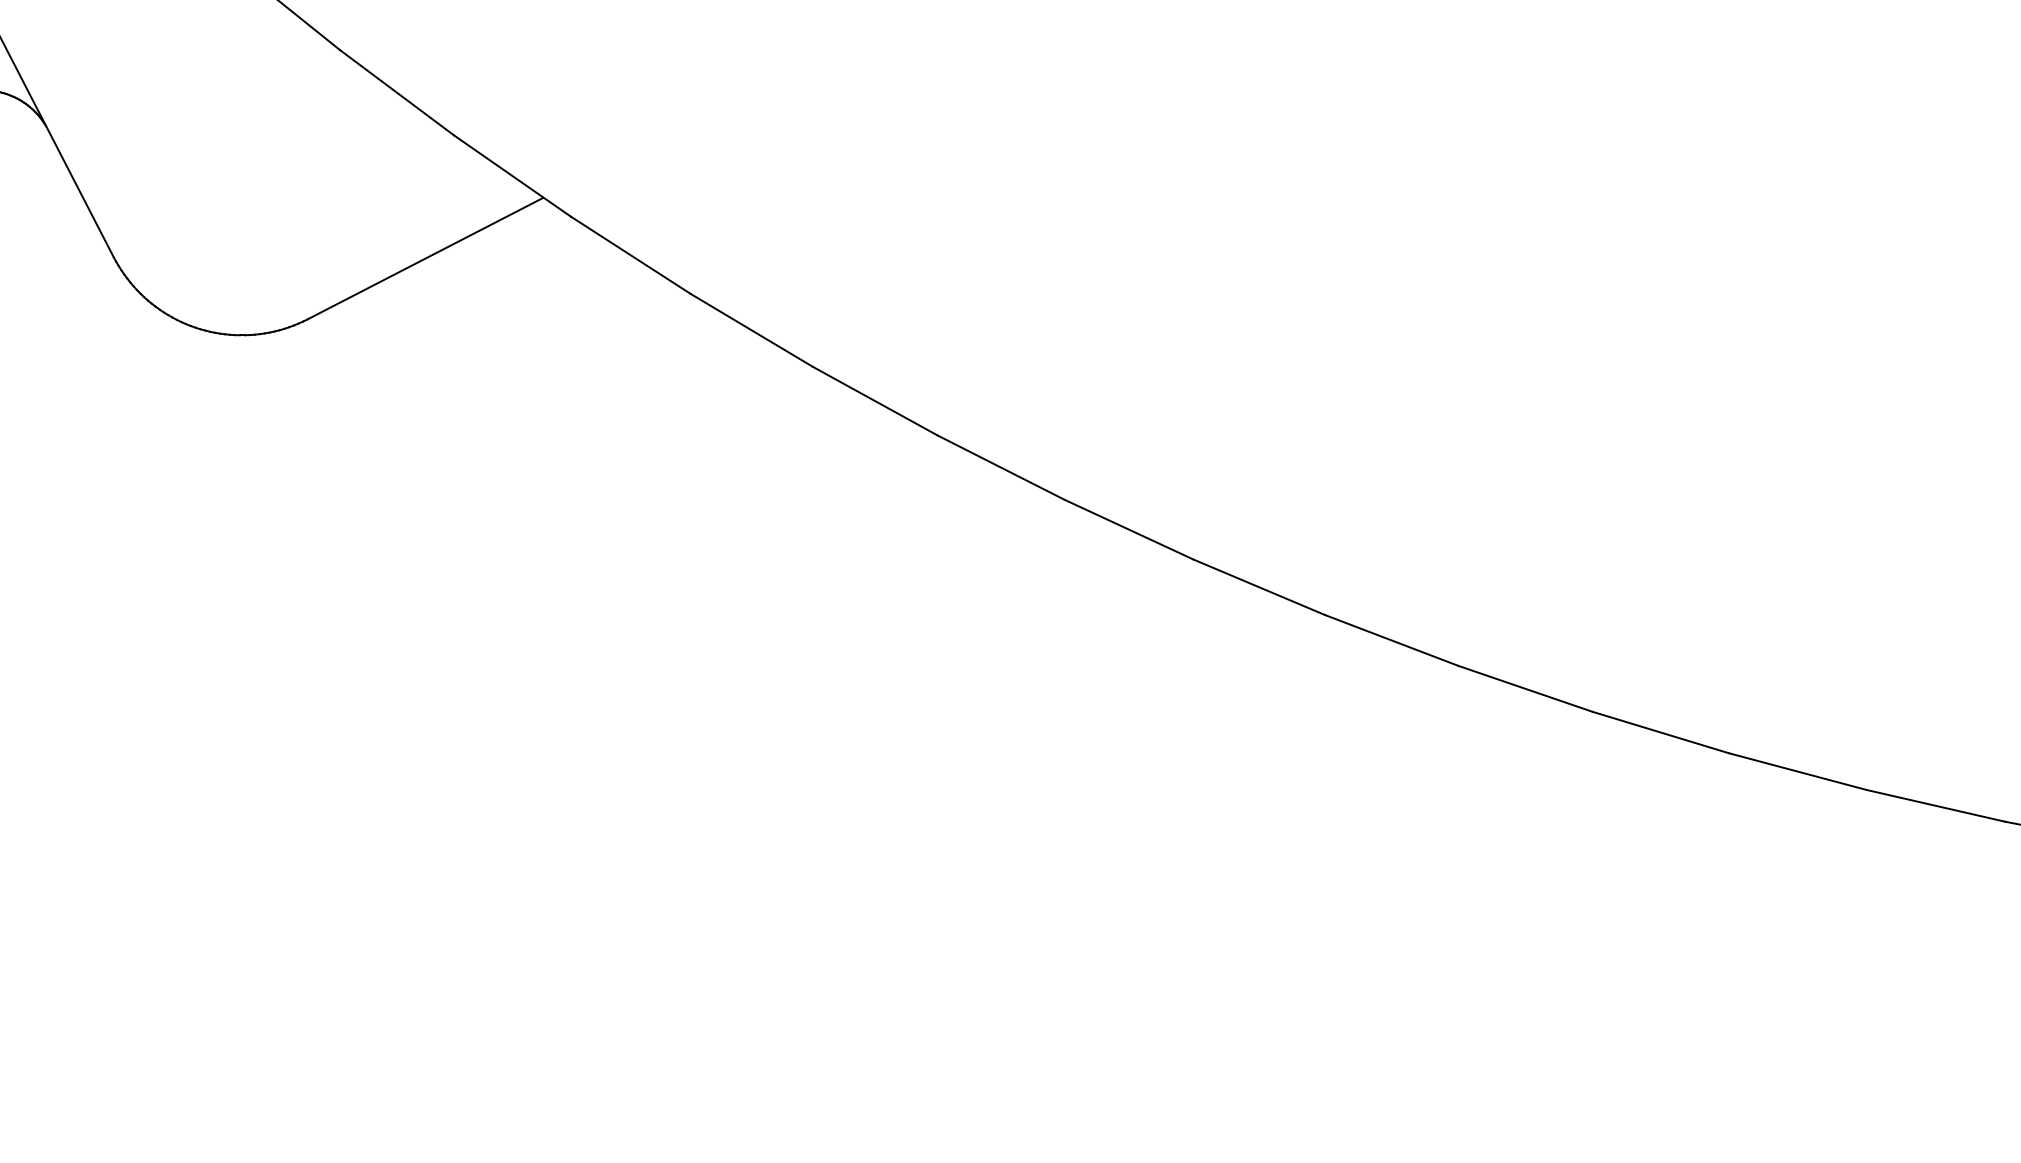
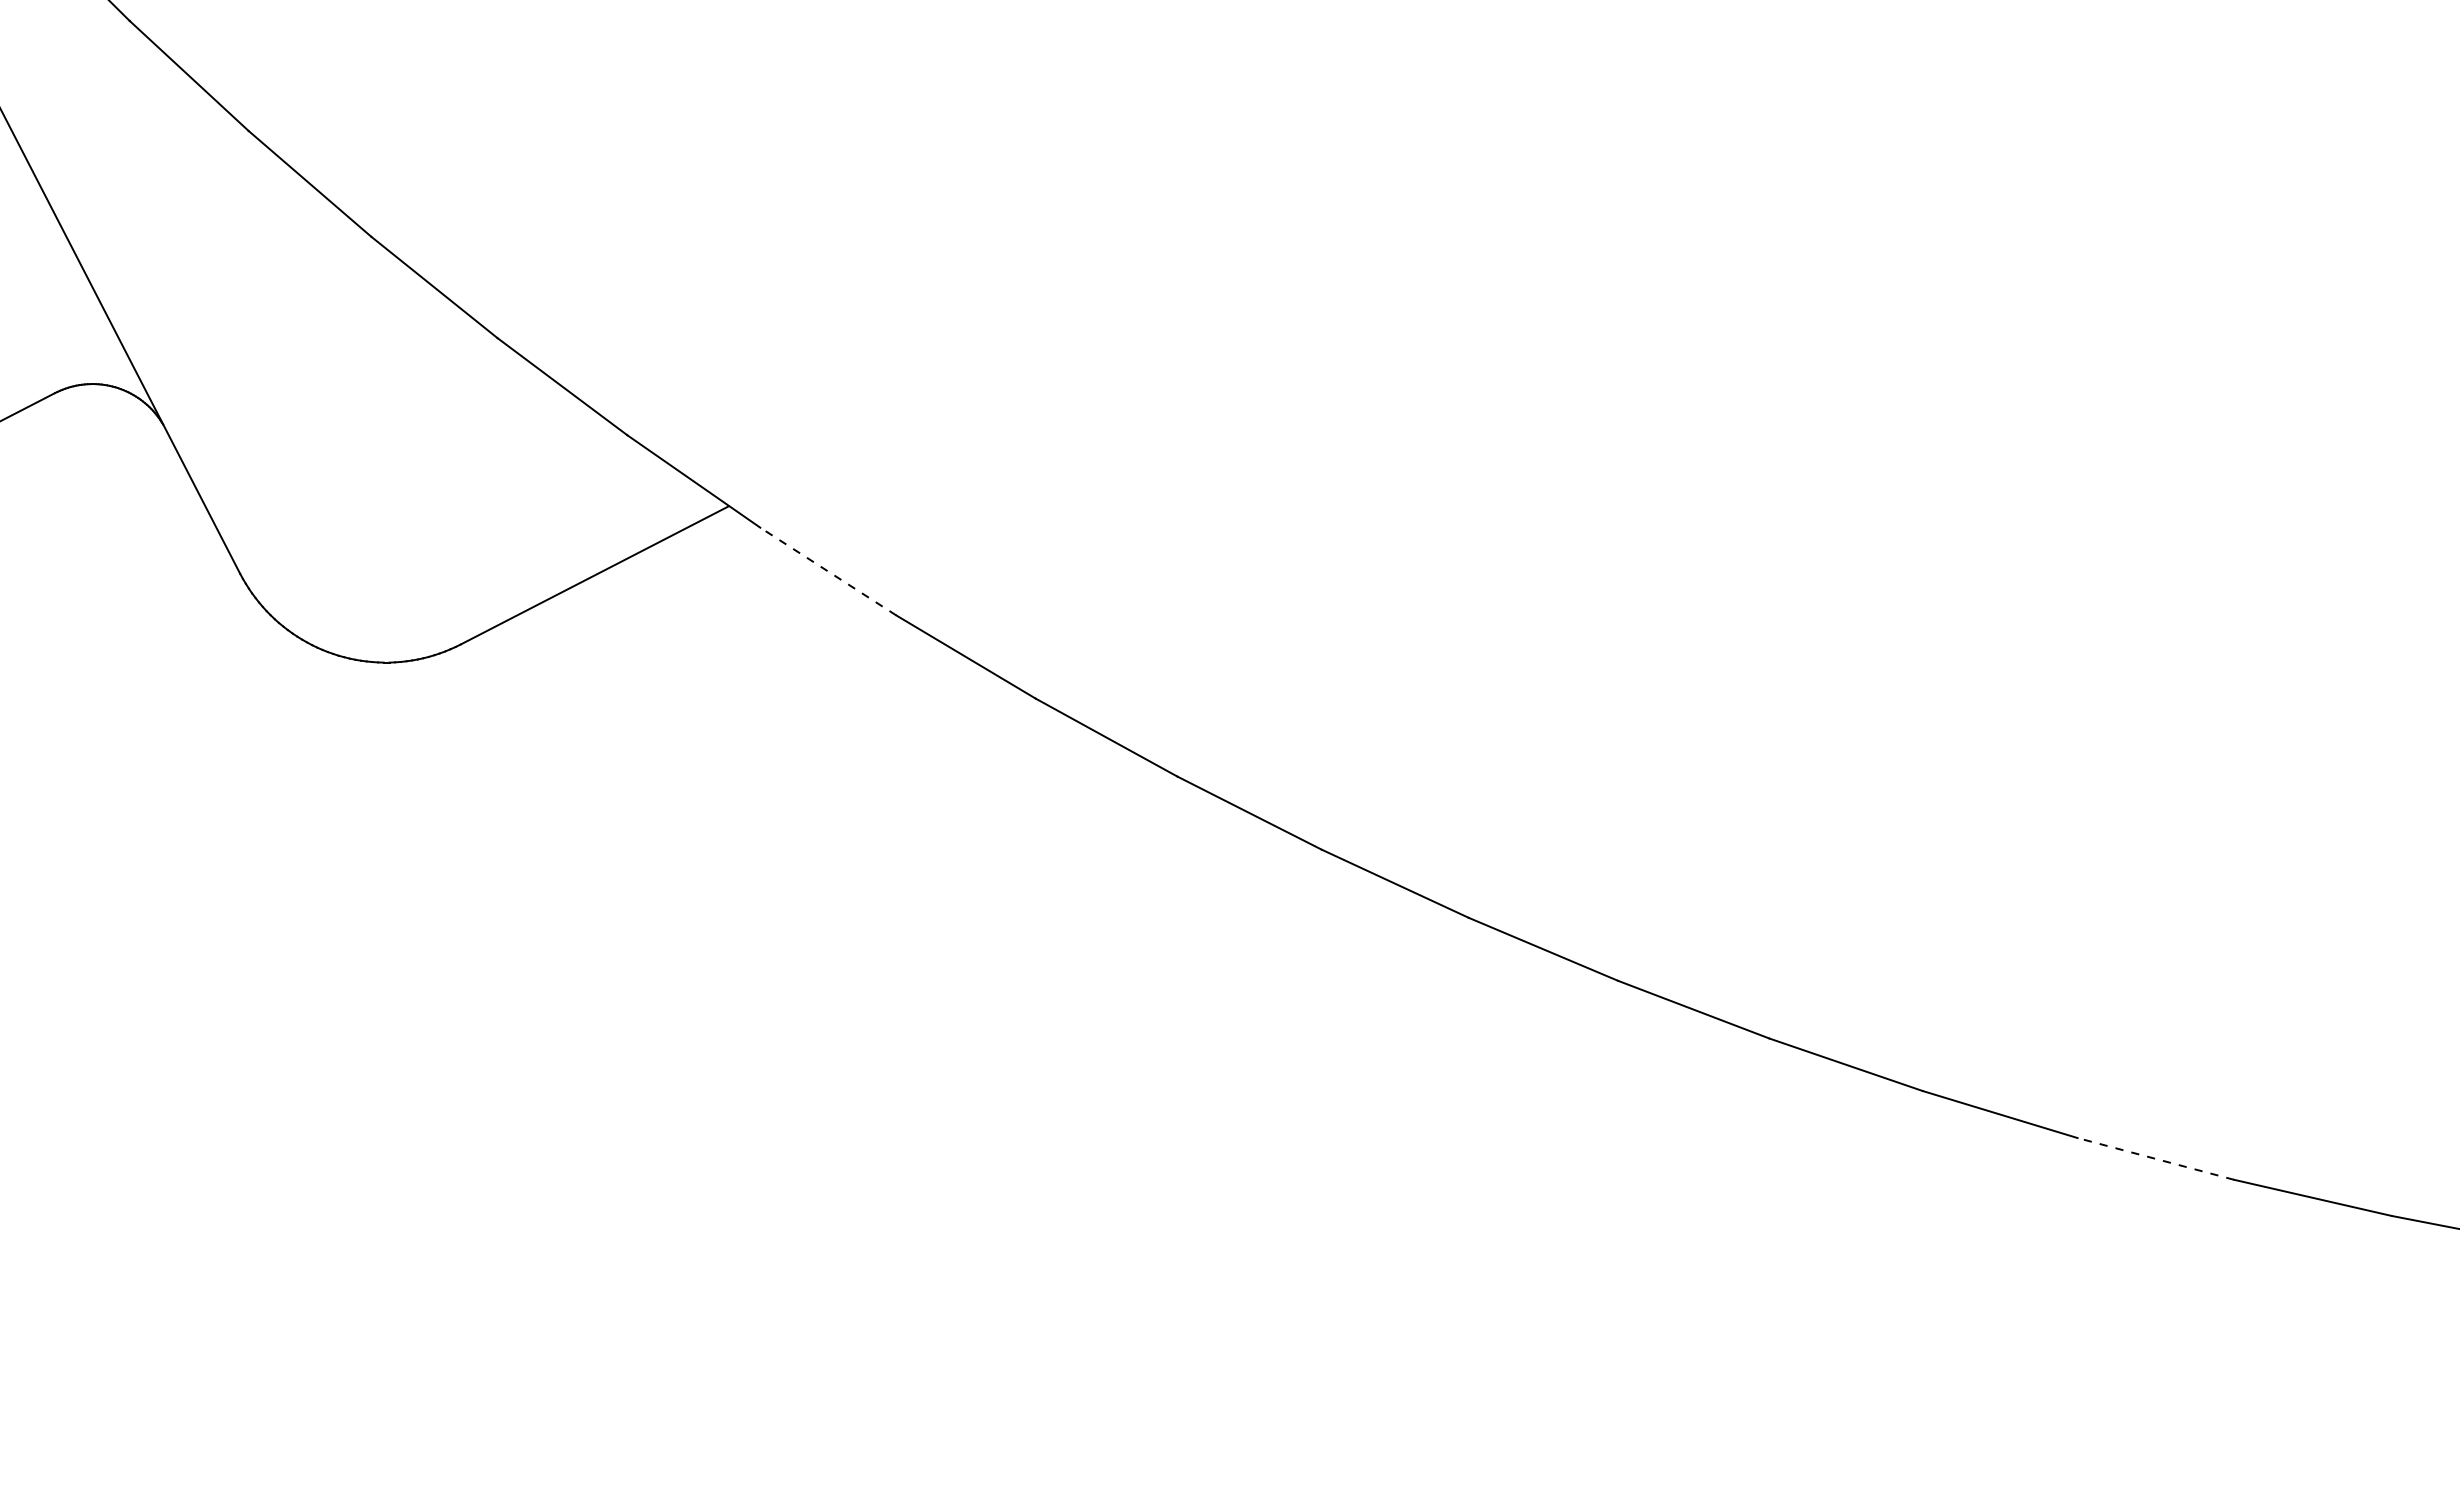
line: (630, 255) -> (828, 571), solid -> dashed
line: (1797, 771) -> (2155, 1158), solid -> dashed

